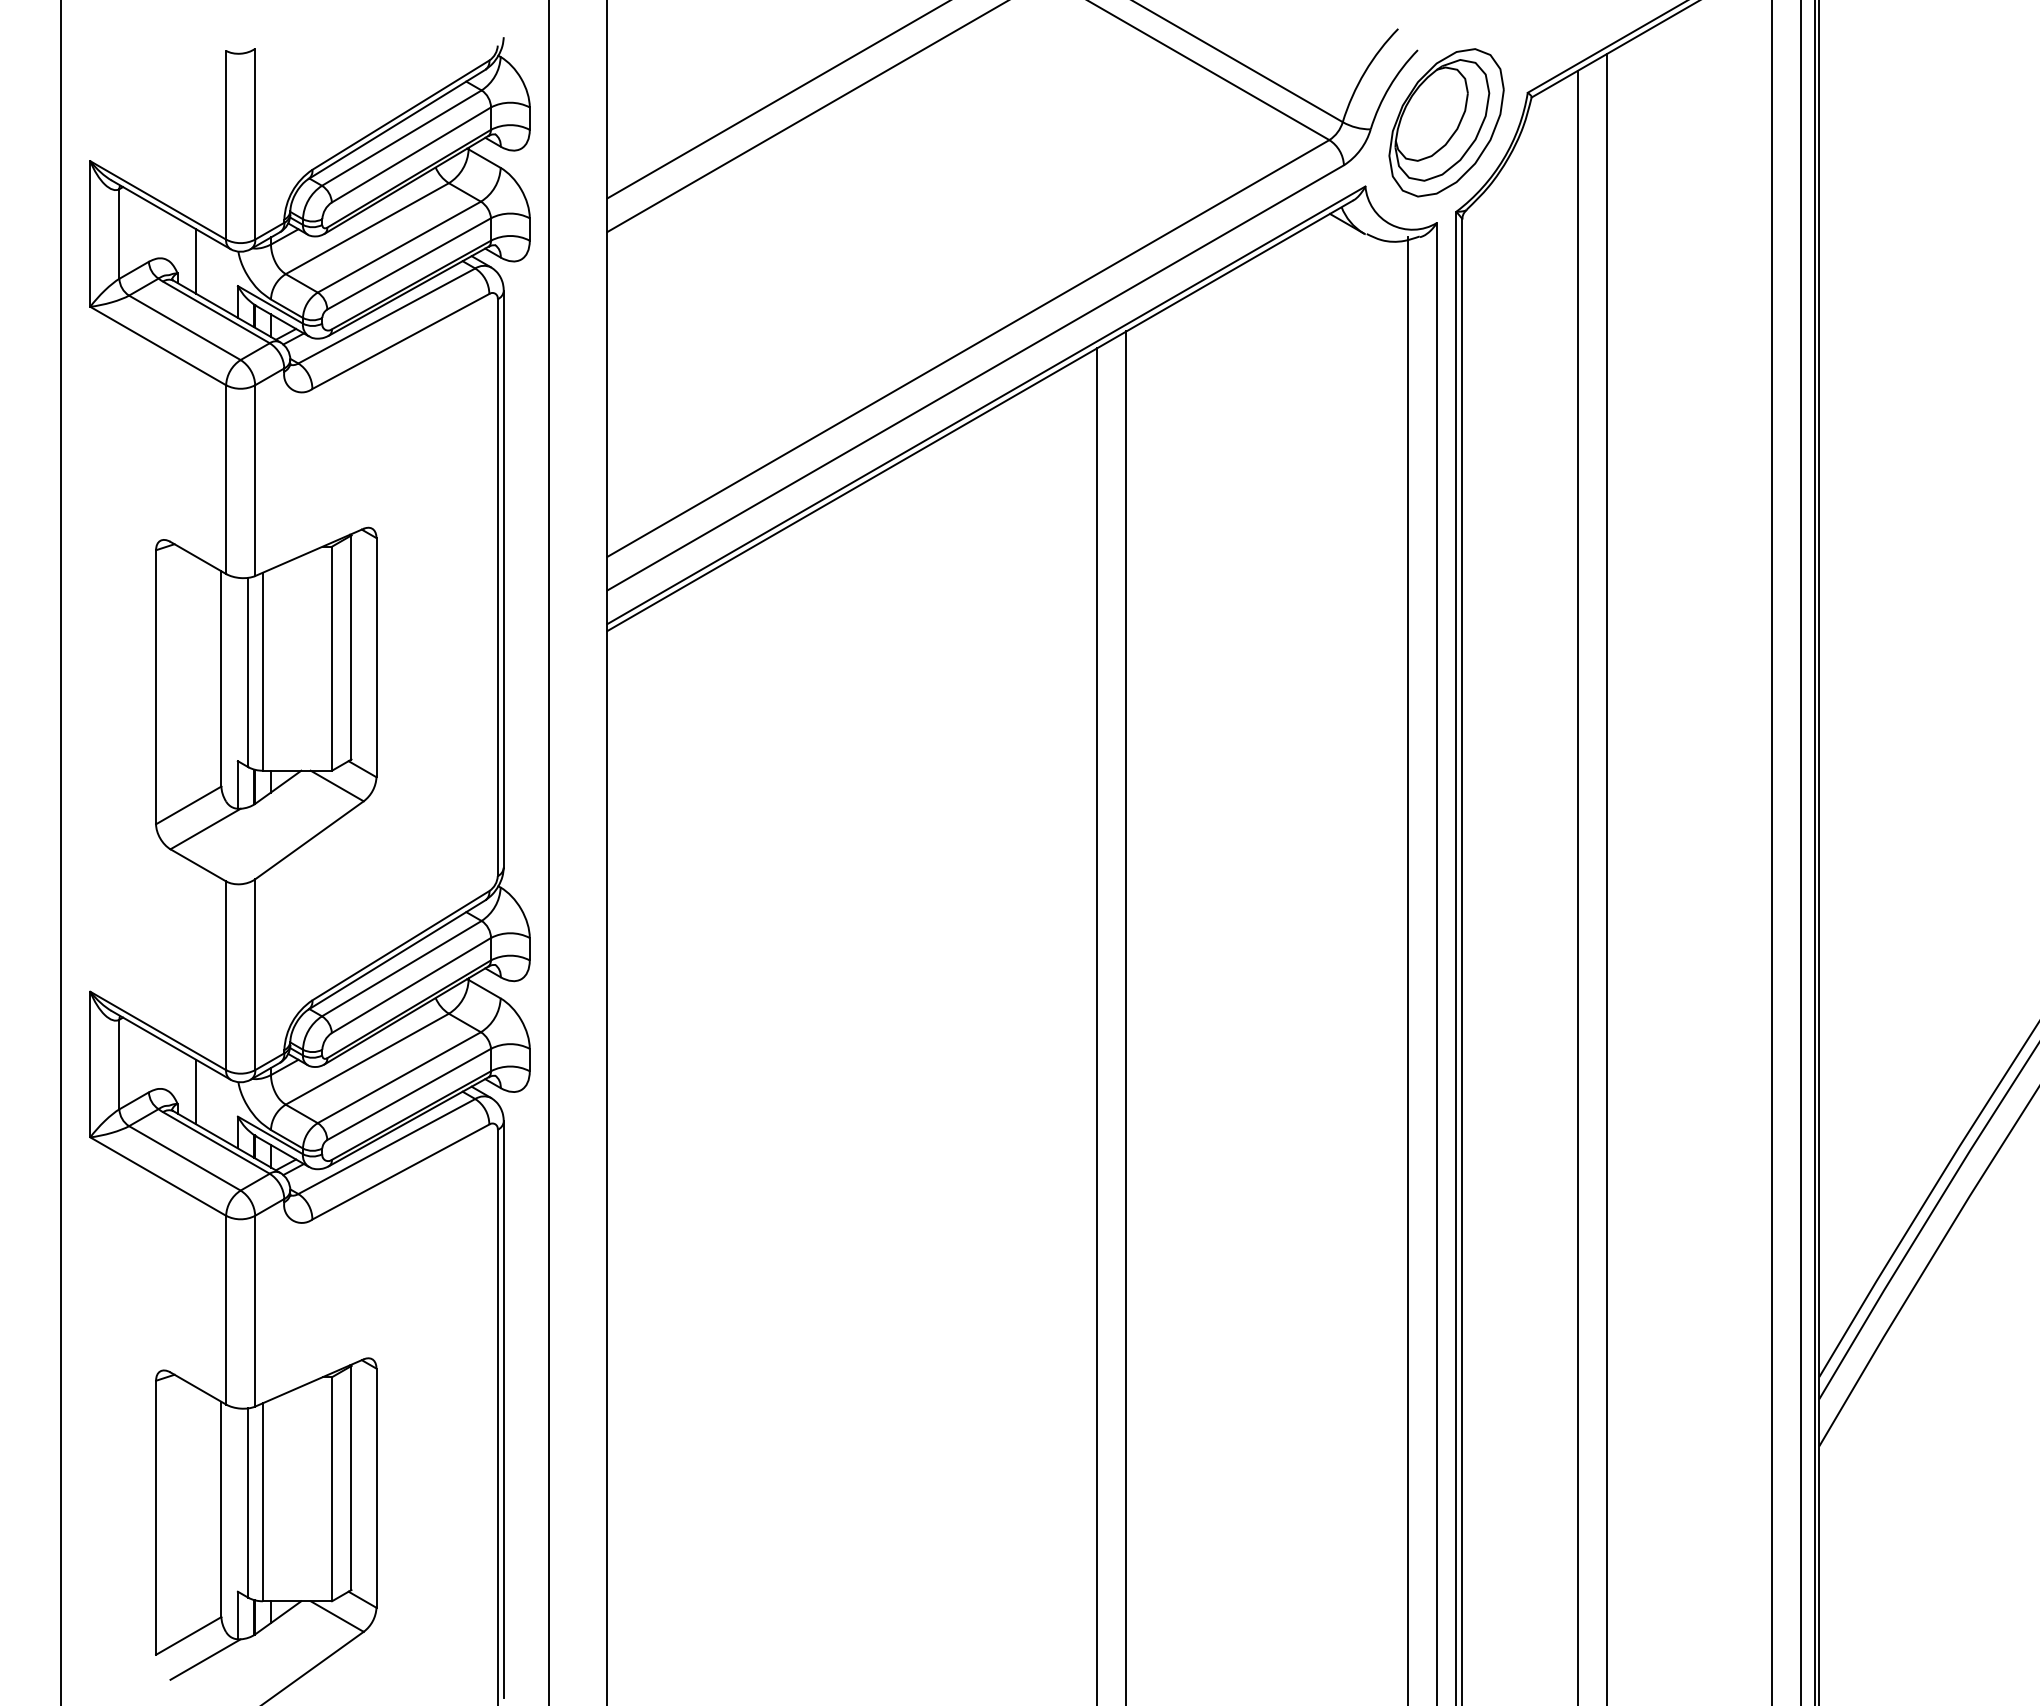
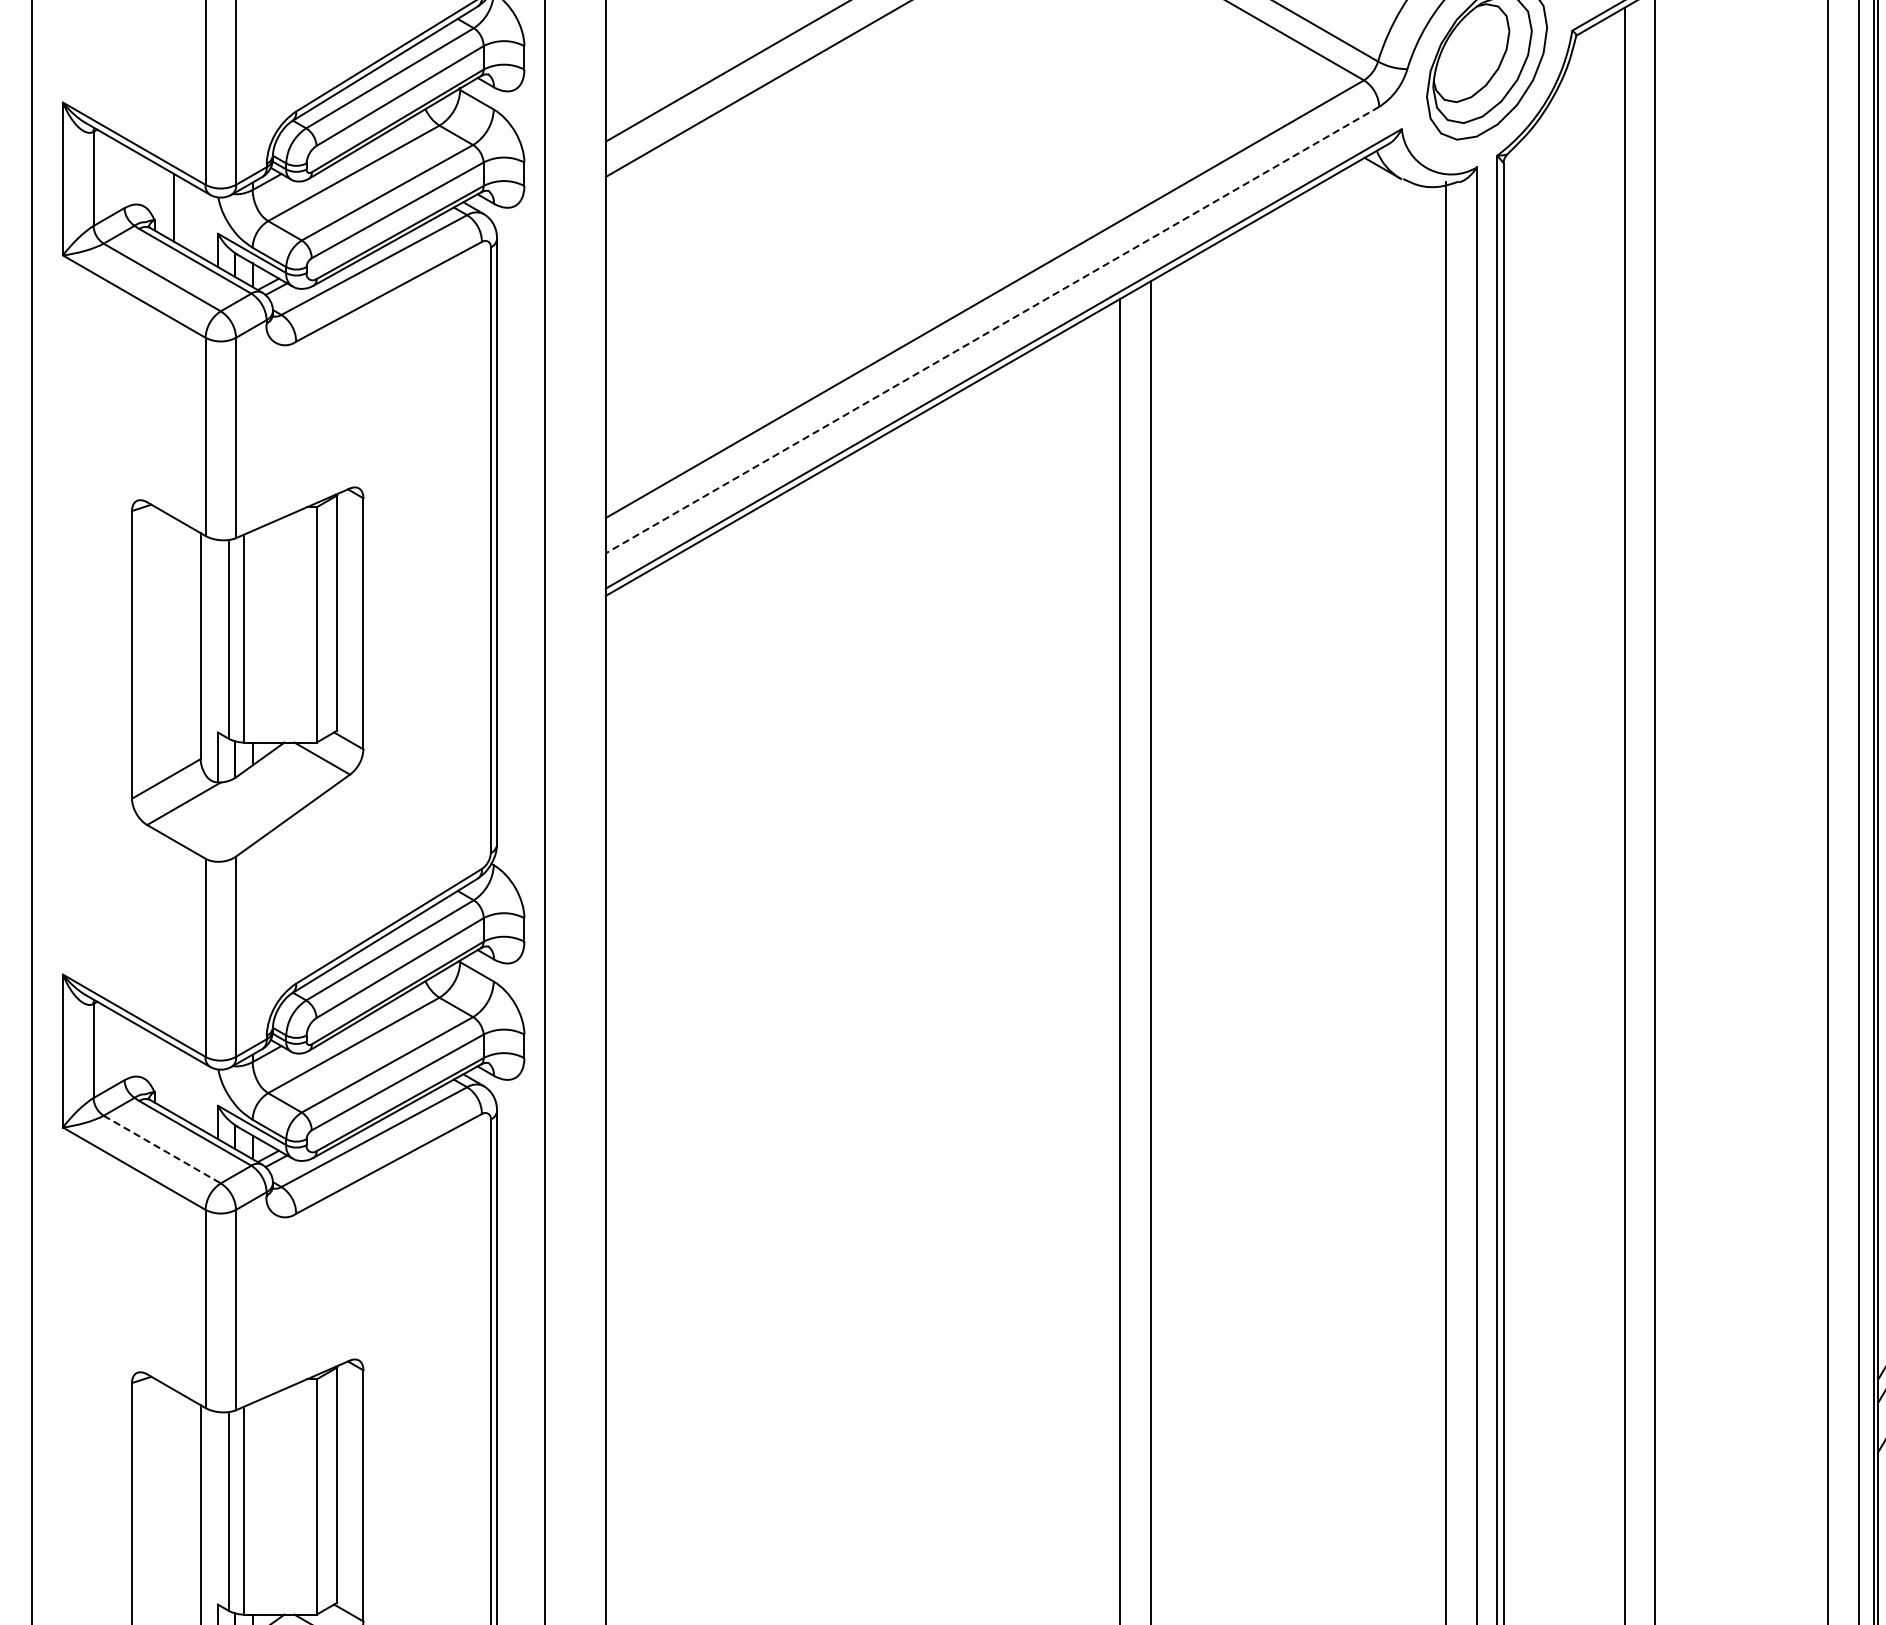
line: (975, 378) -> (992, 330), solid -> dashed
line: (196, 1091) -> (174, 1079), removed
line: (185, 1158) -> (162, 1149), solid -> dashed

